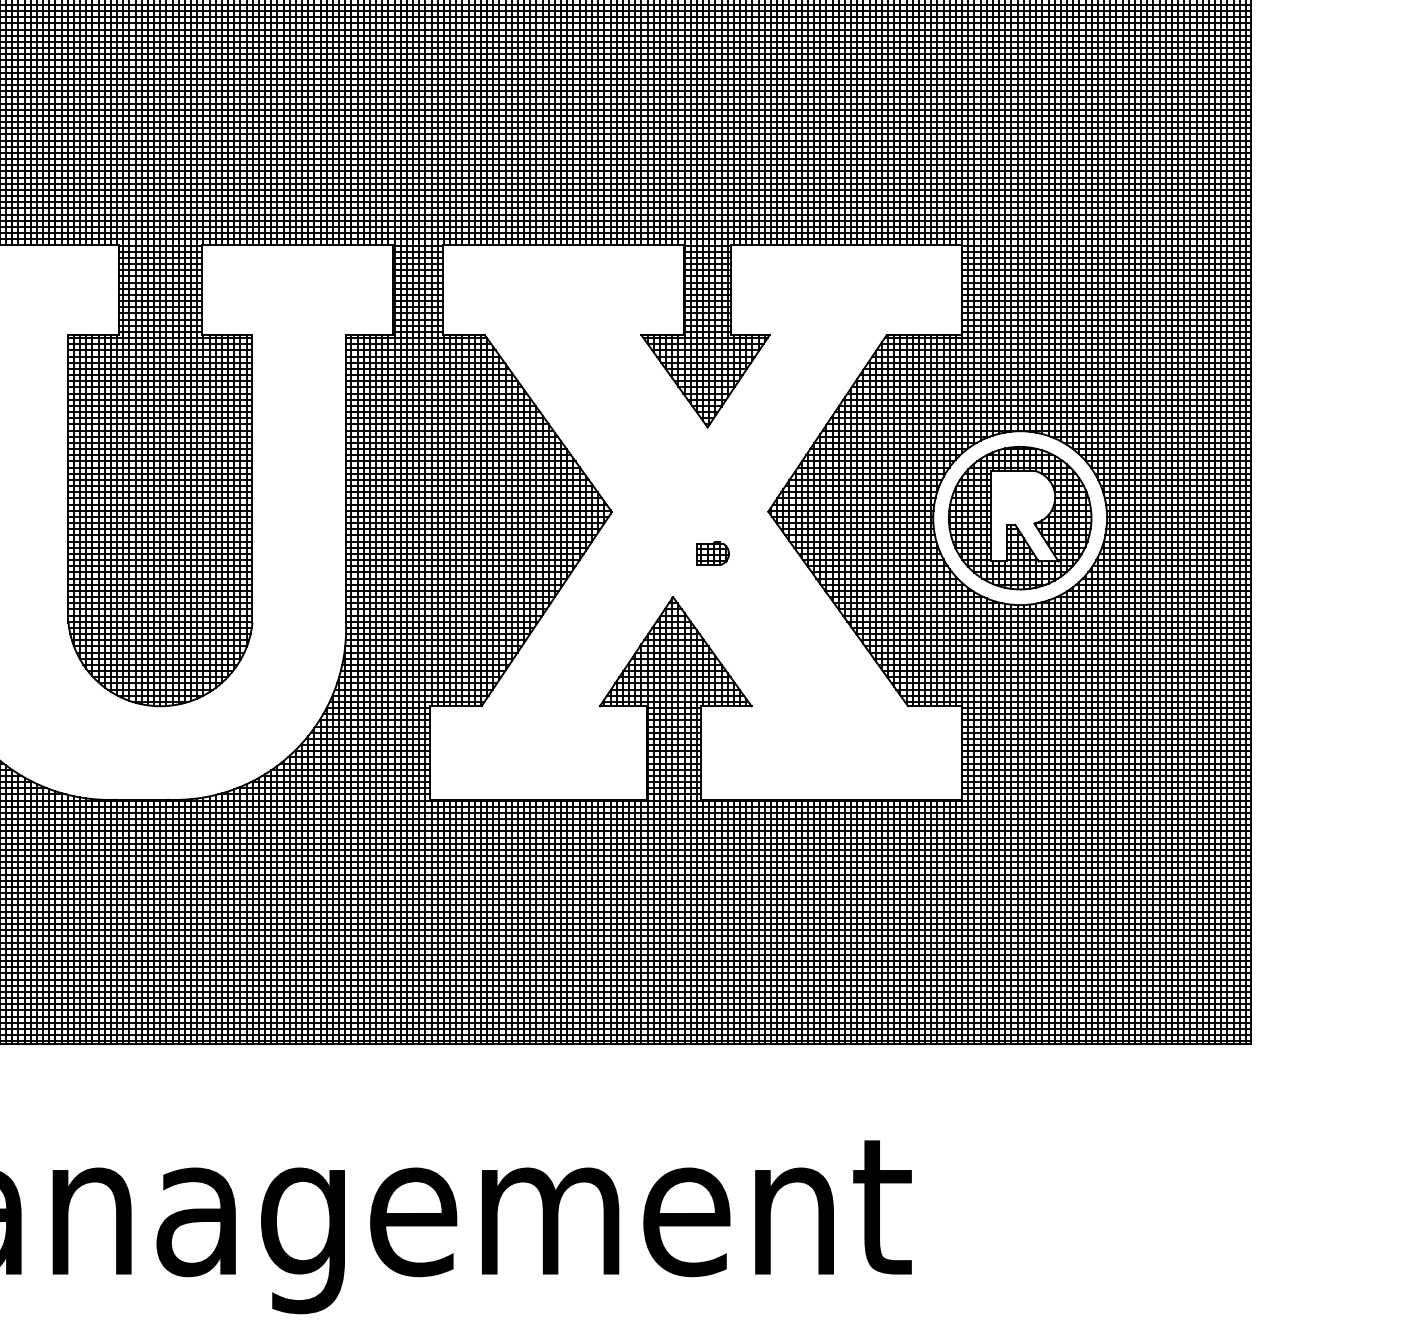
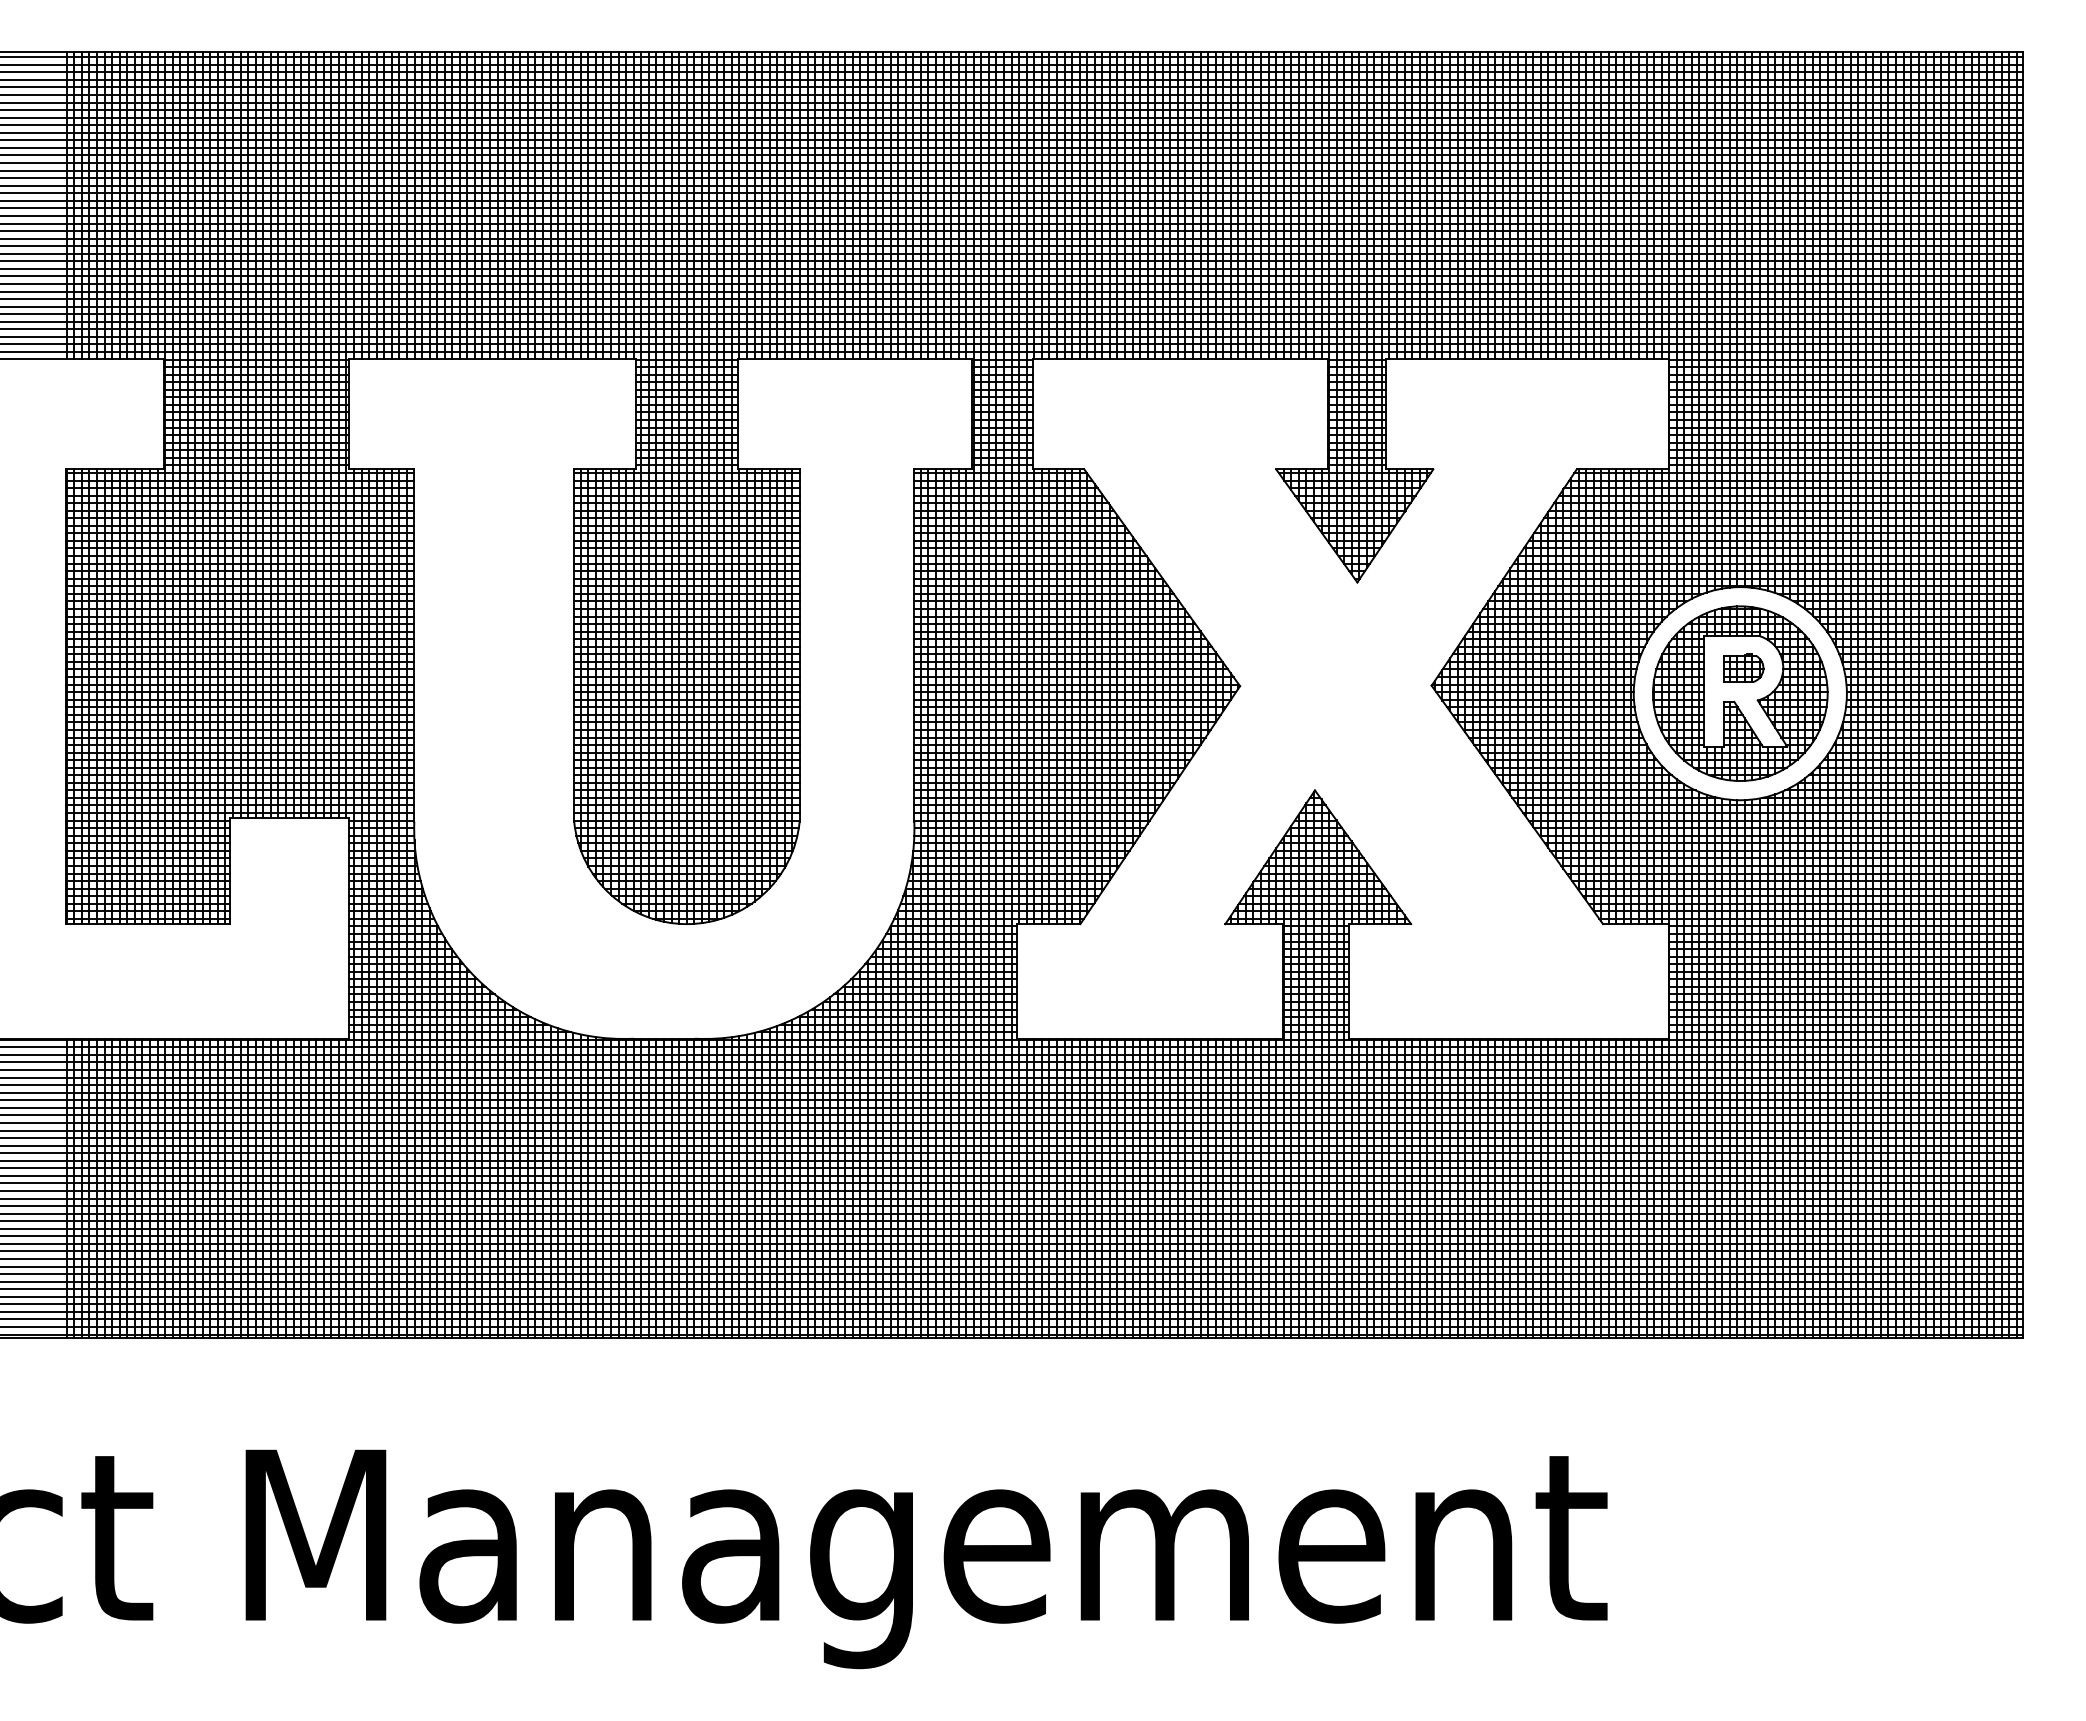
part: (712, 553) -> (1743, 667), moved

